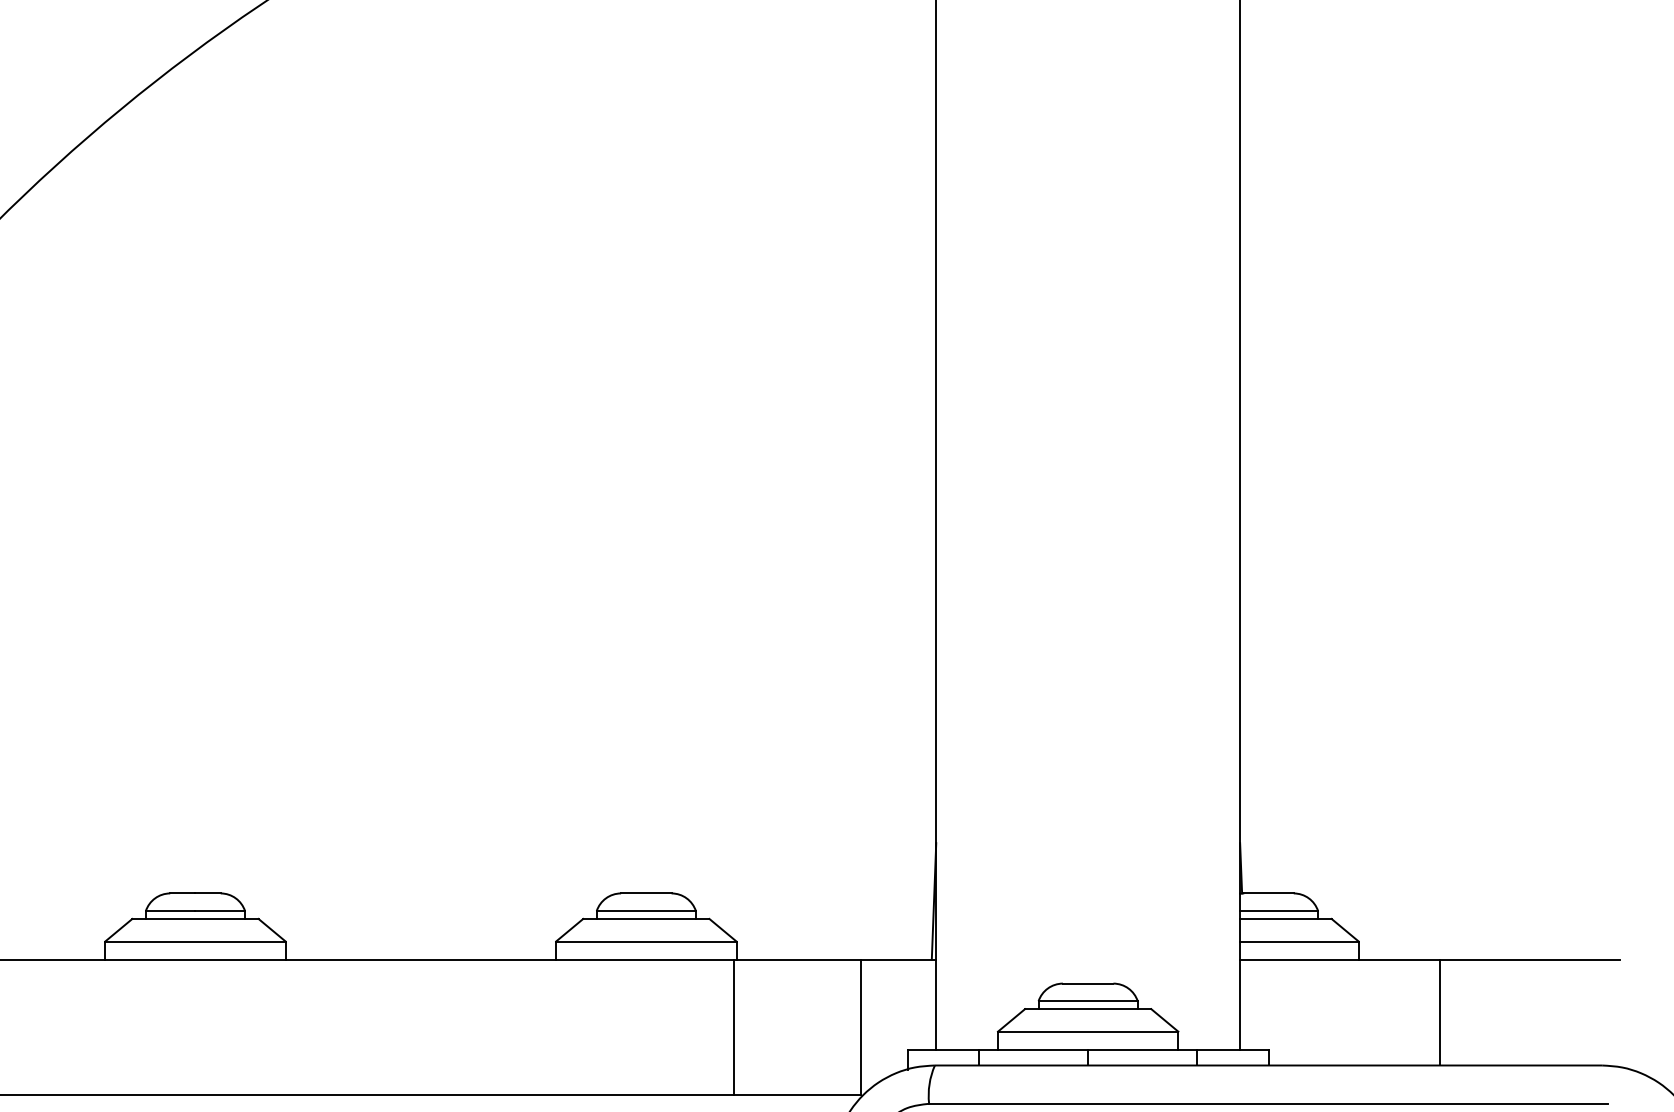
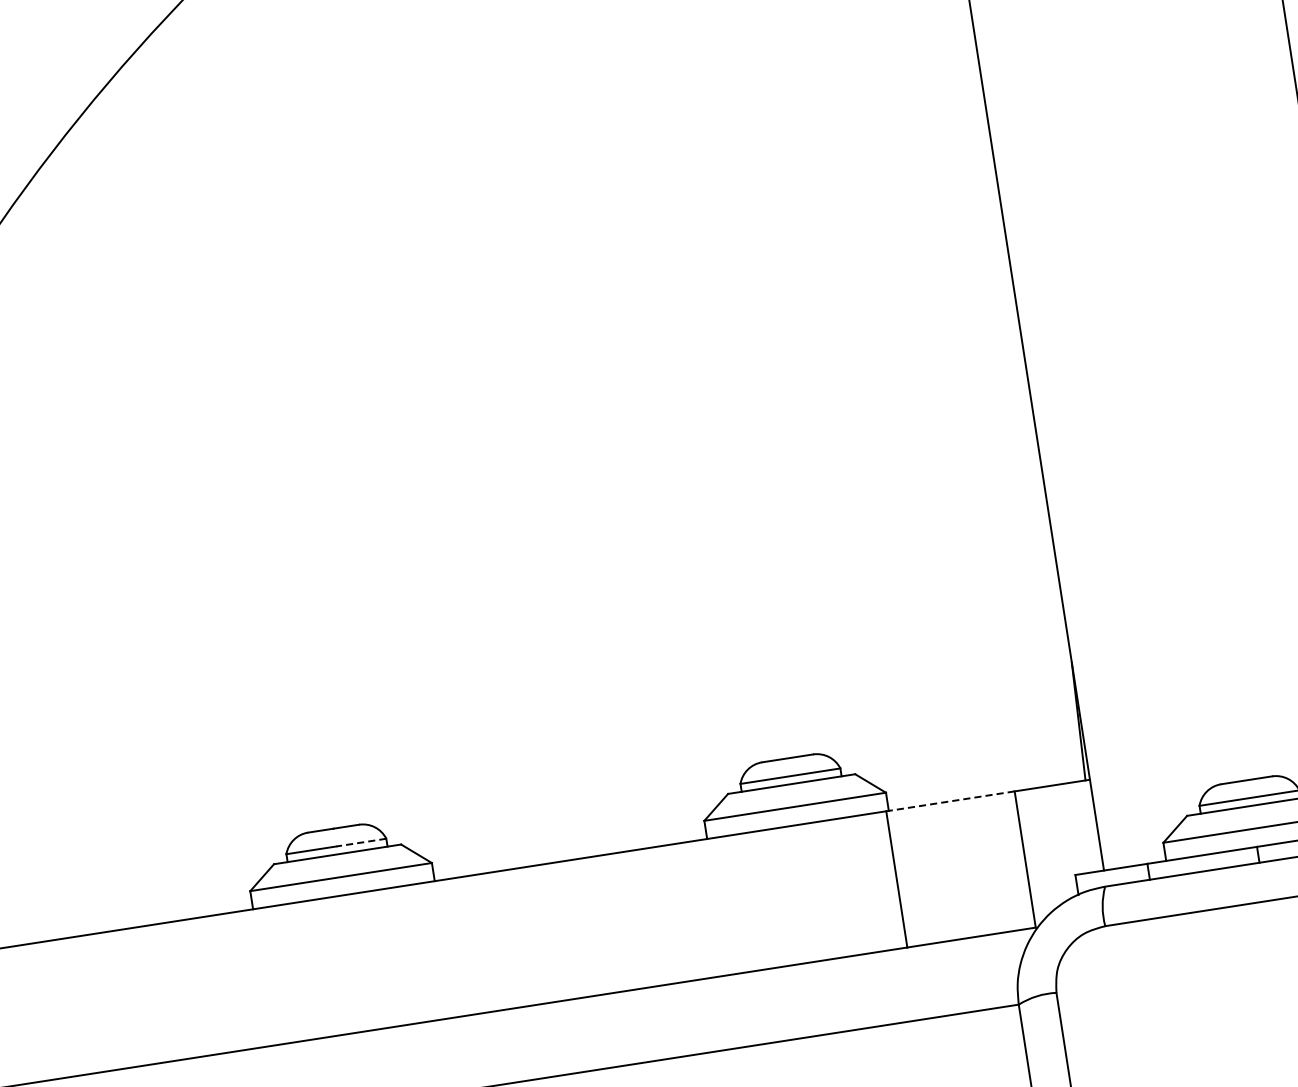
line: (220, 911) -> (361, 842), solid -> dashed
line: (797, 959) -> (950, 801), solid -> dashed

